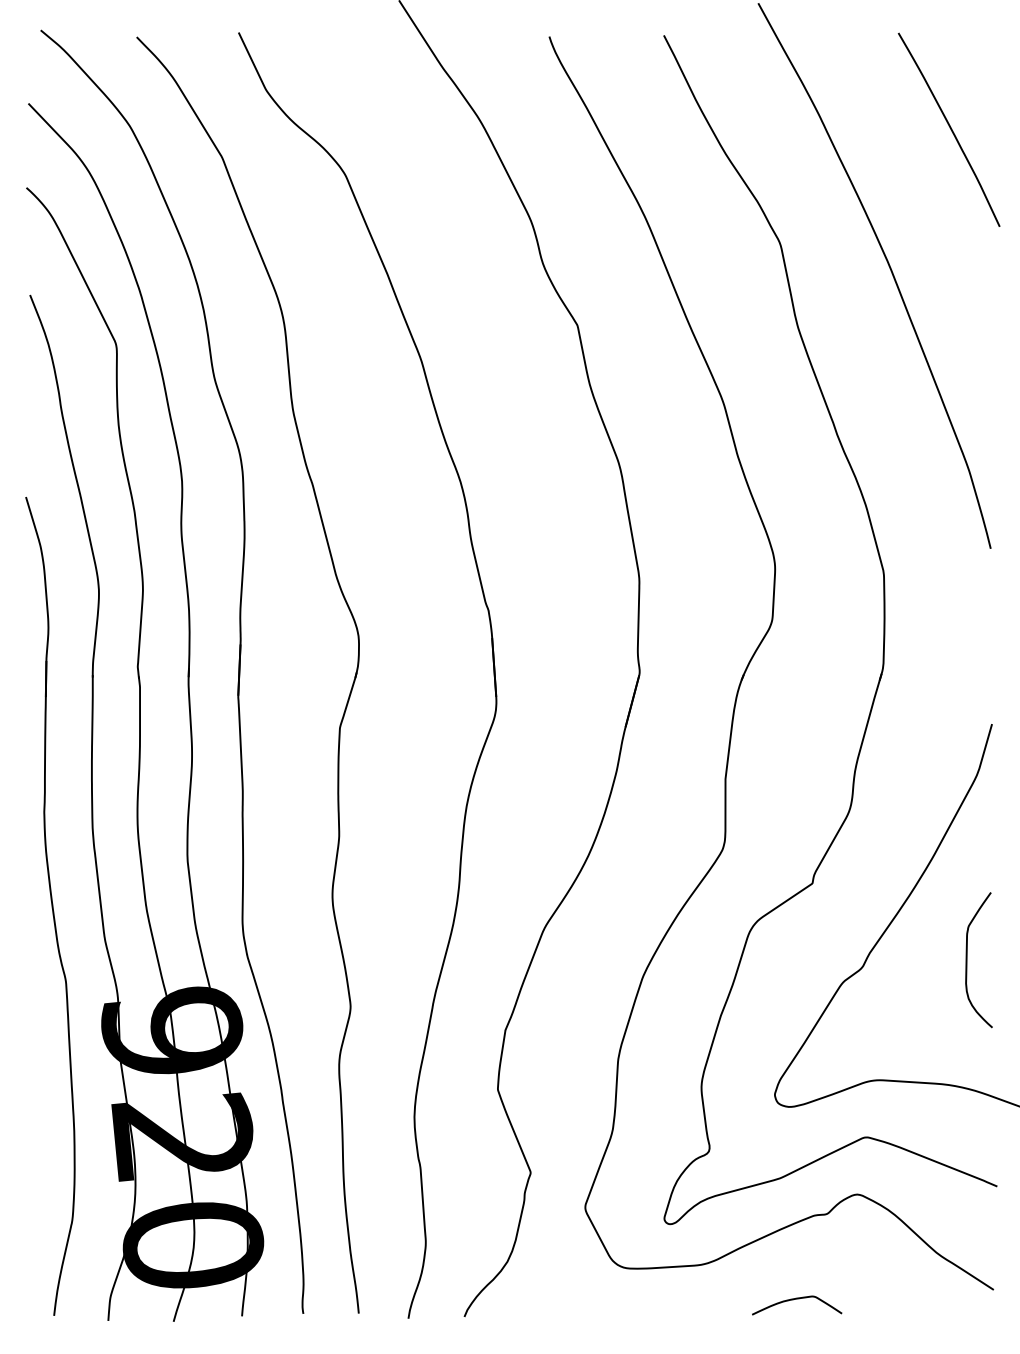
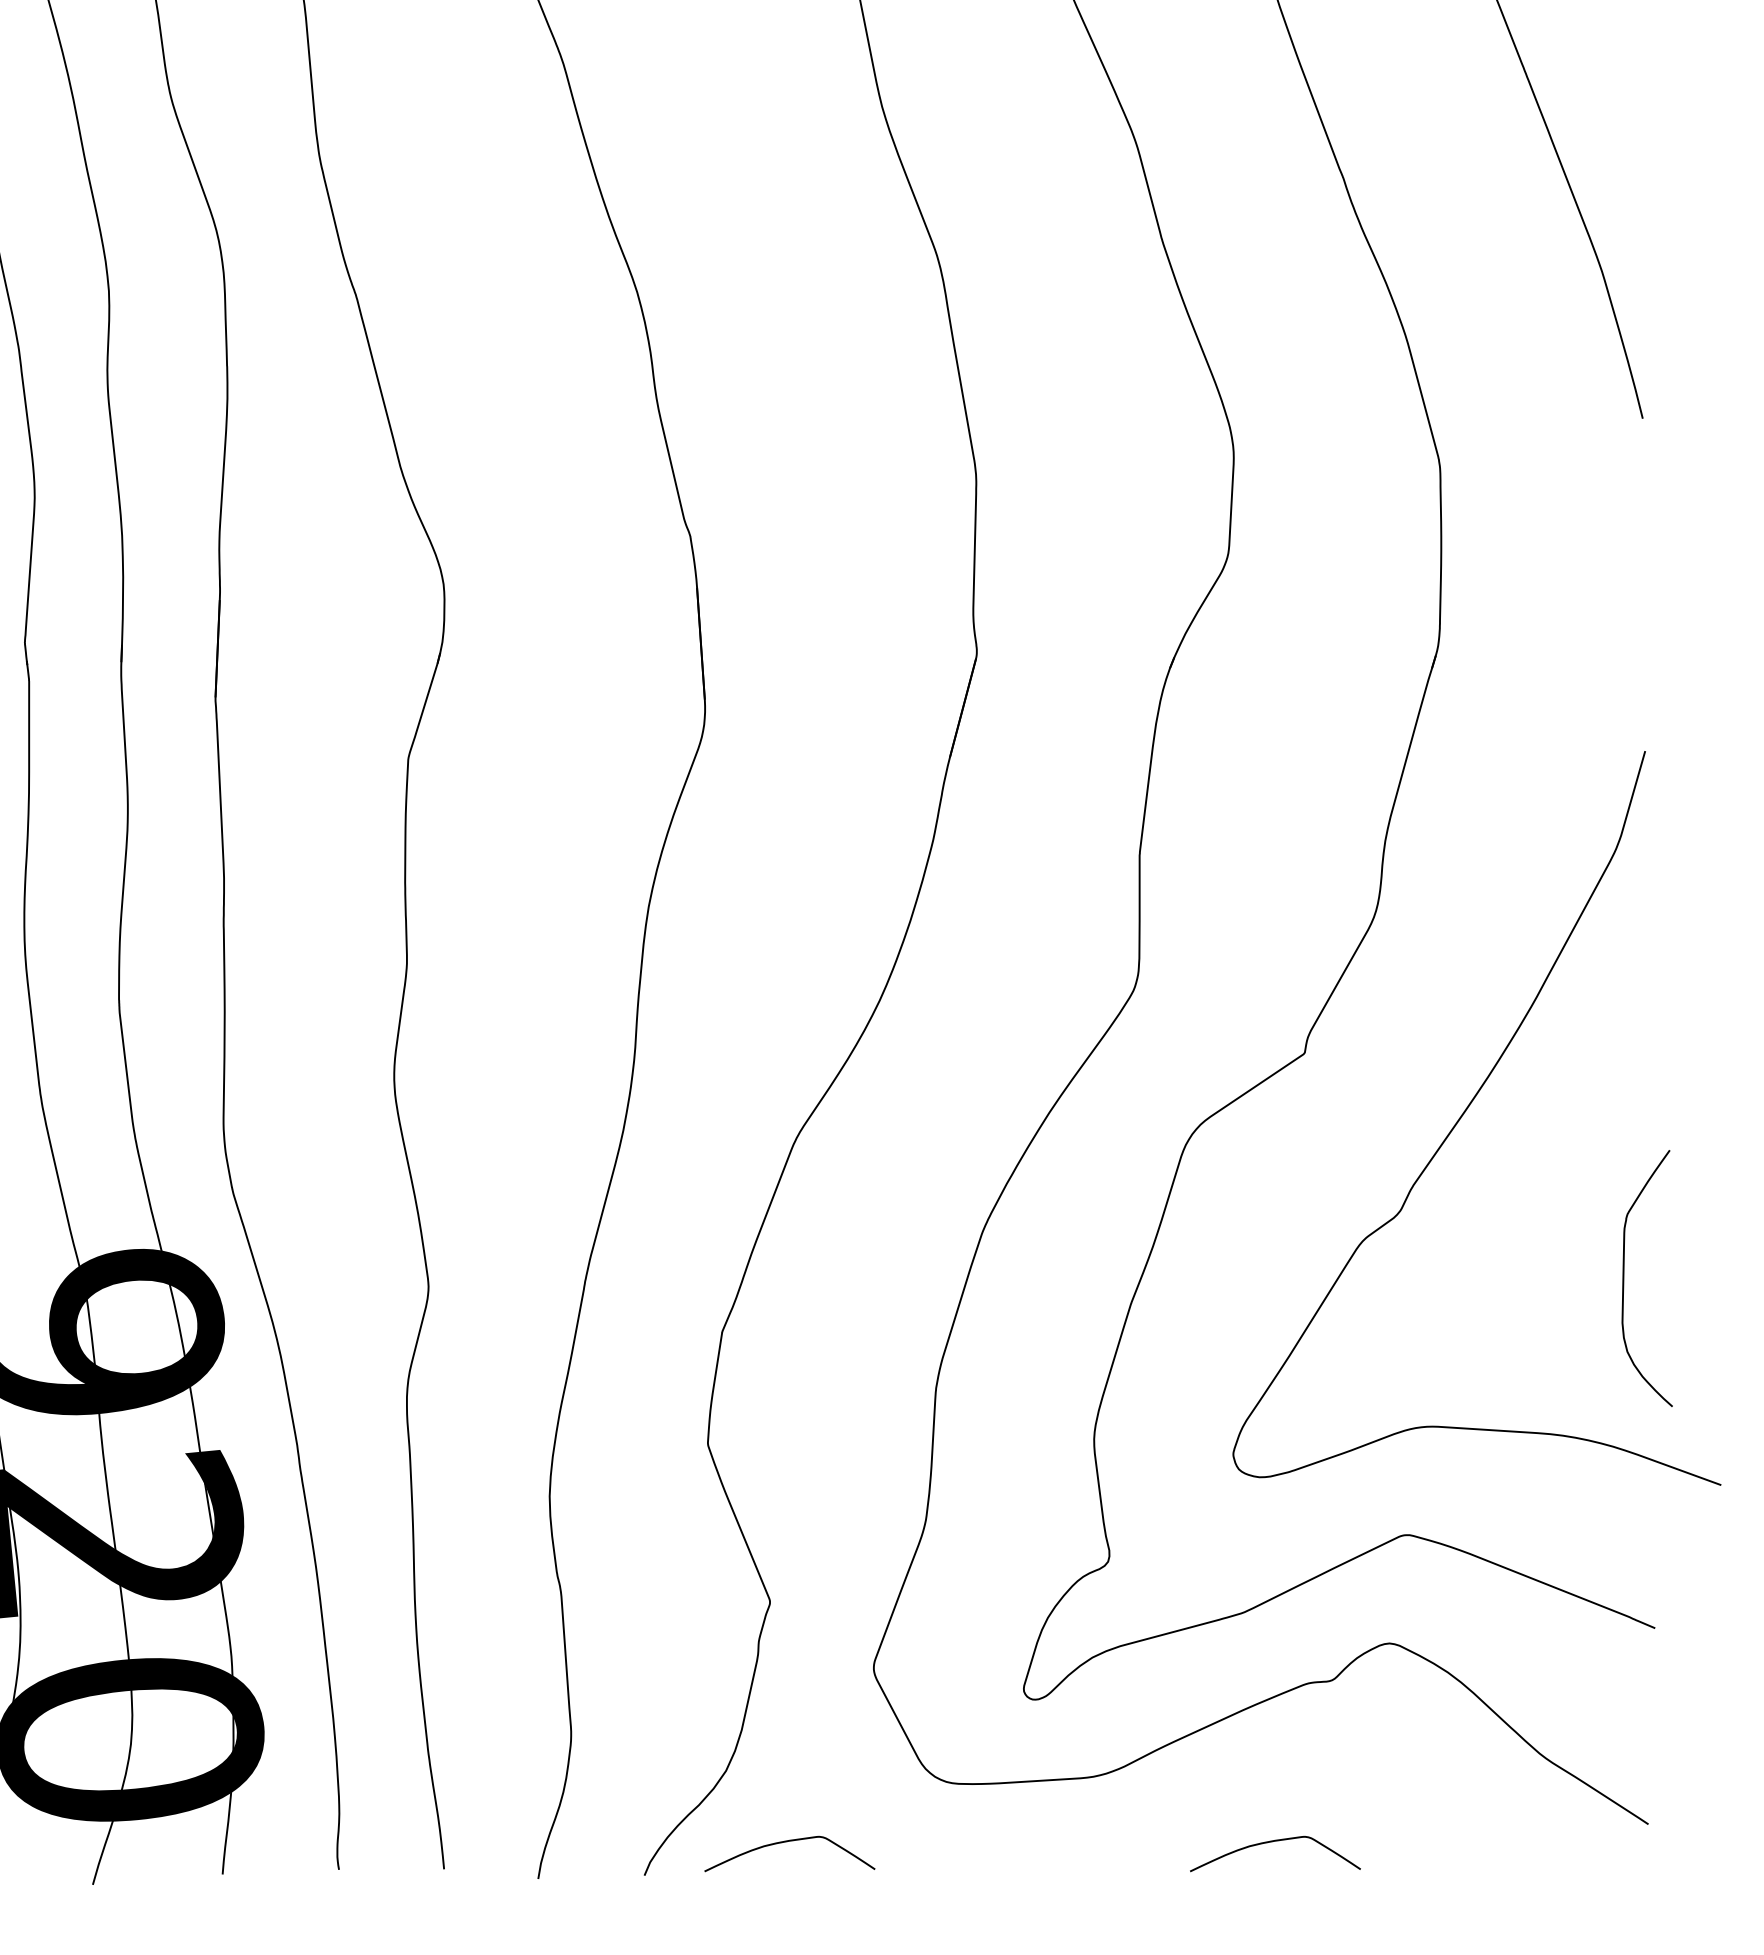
curve: (967, 960) -> (1625, 1279), moved
curve: (541, 1299) -> (790, 1842), added

